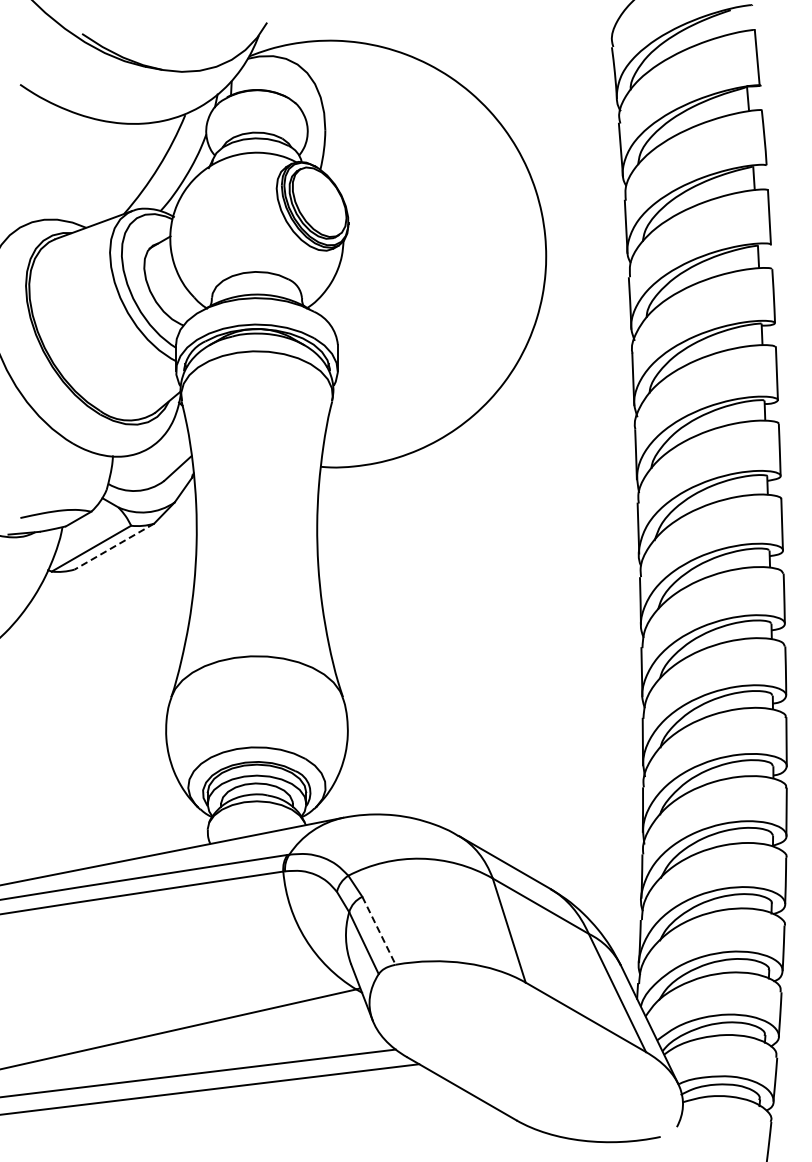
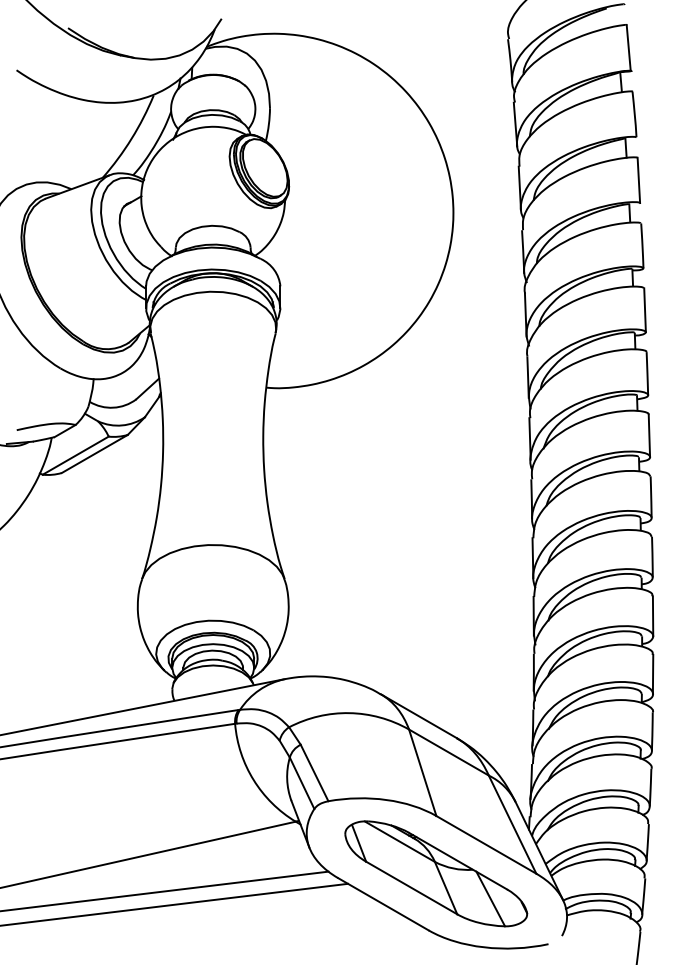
line: (114, 546) -> (94, 453), dashed -> solid
line: (379, 930) -> (314, 772), dashed -> solid
part: (525, 1052) -> (436, 874), added

